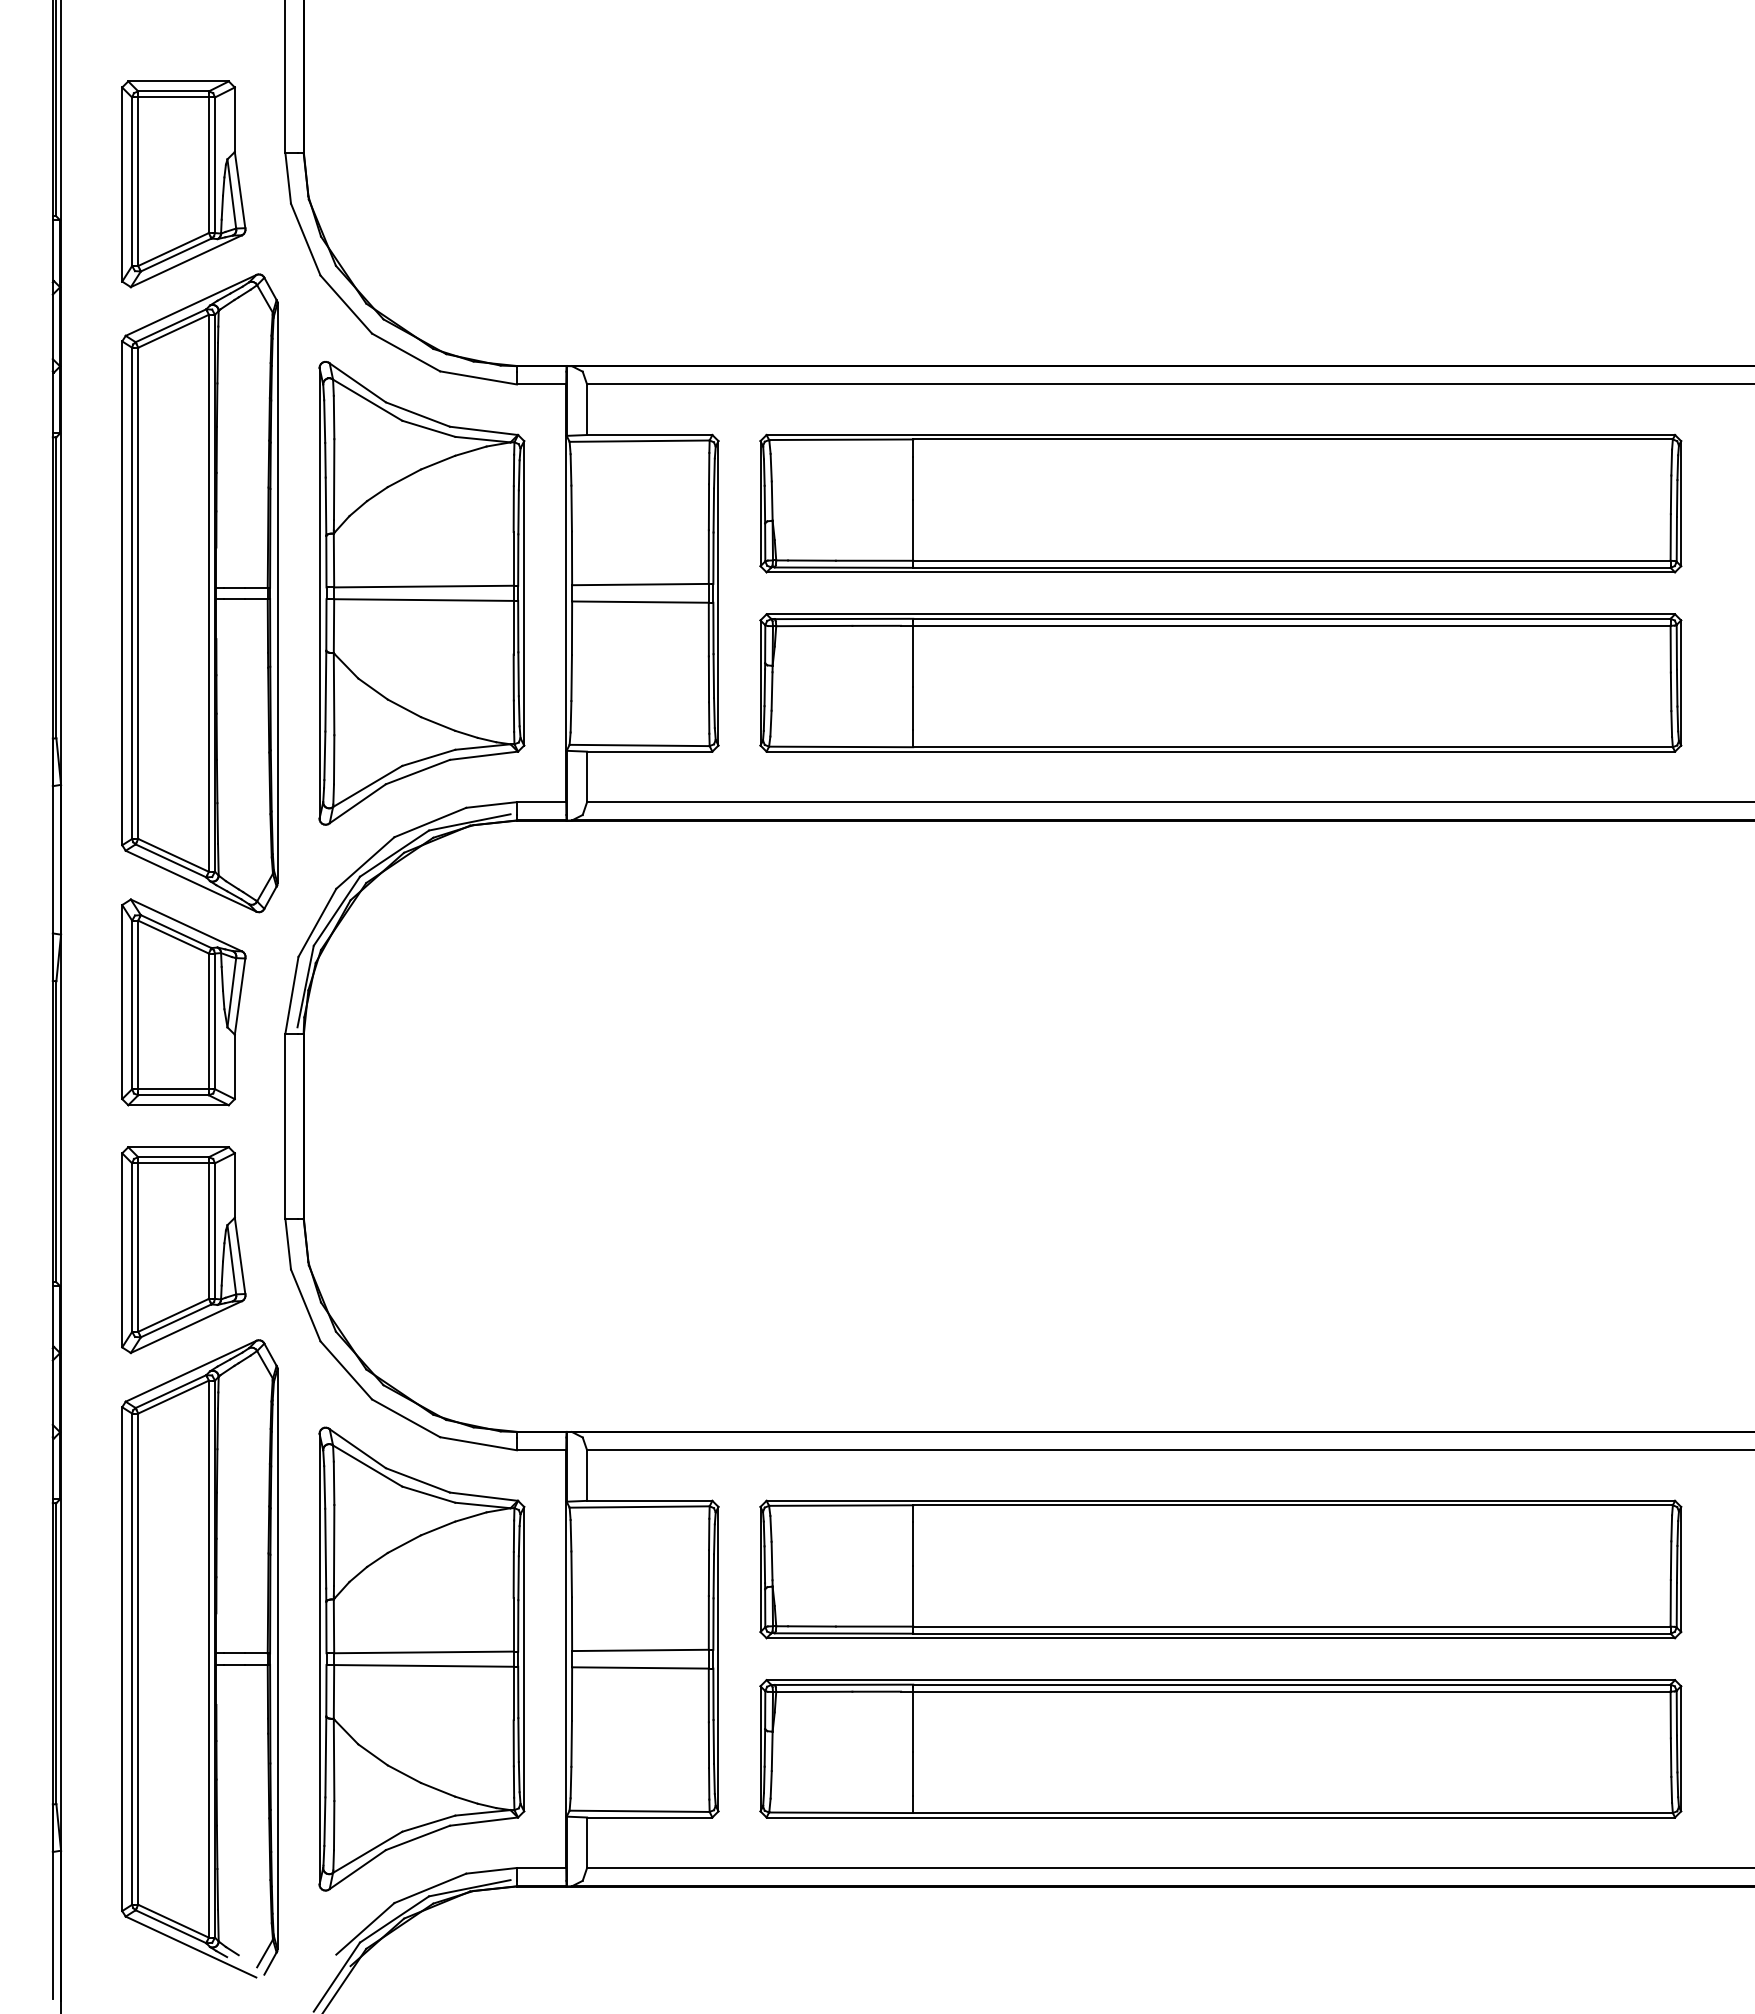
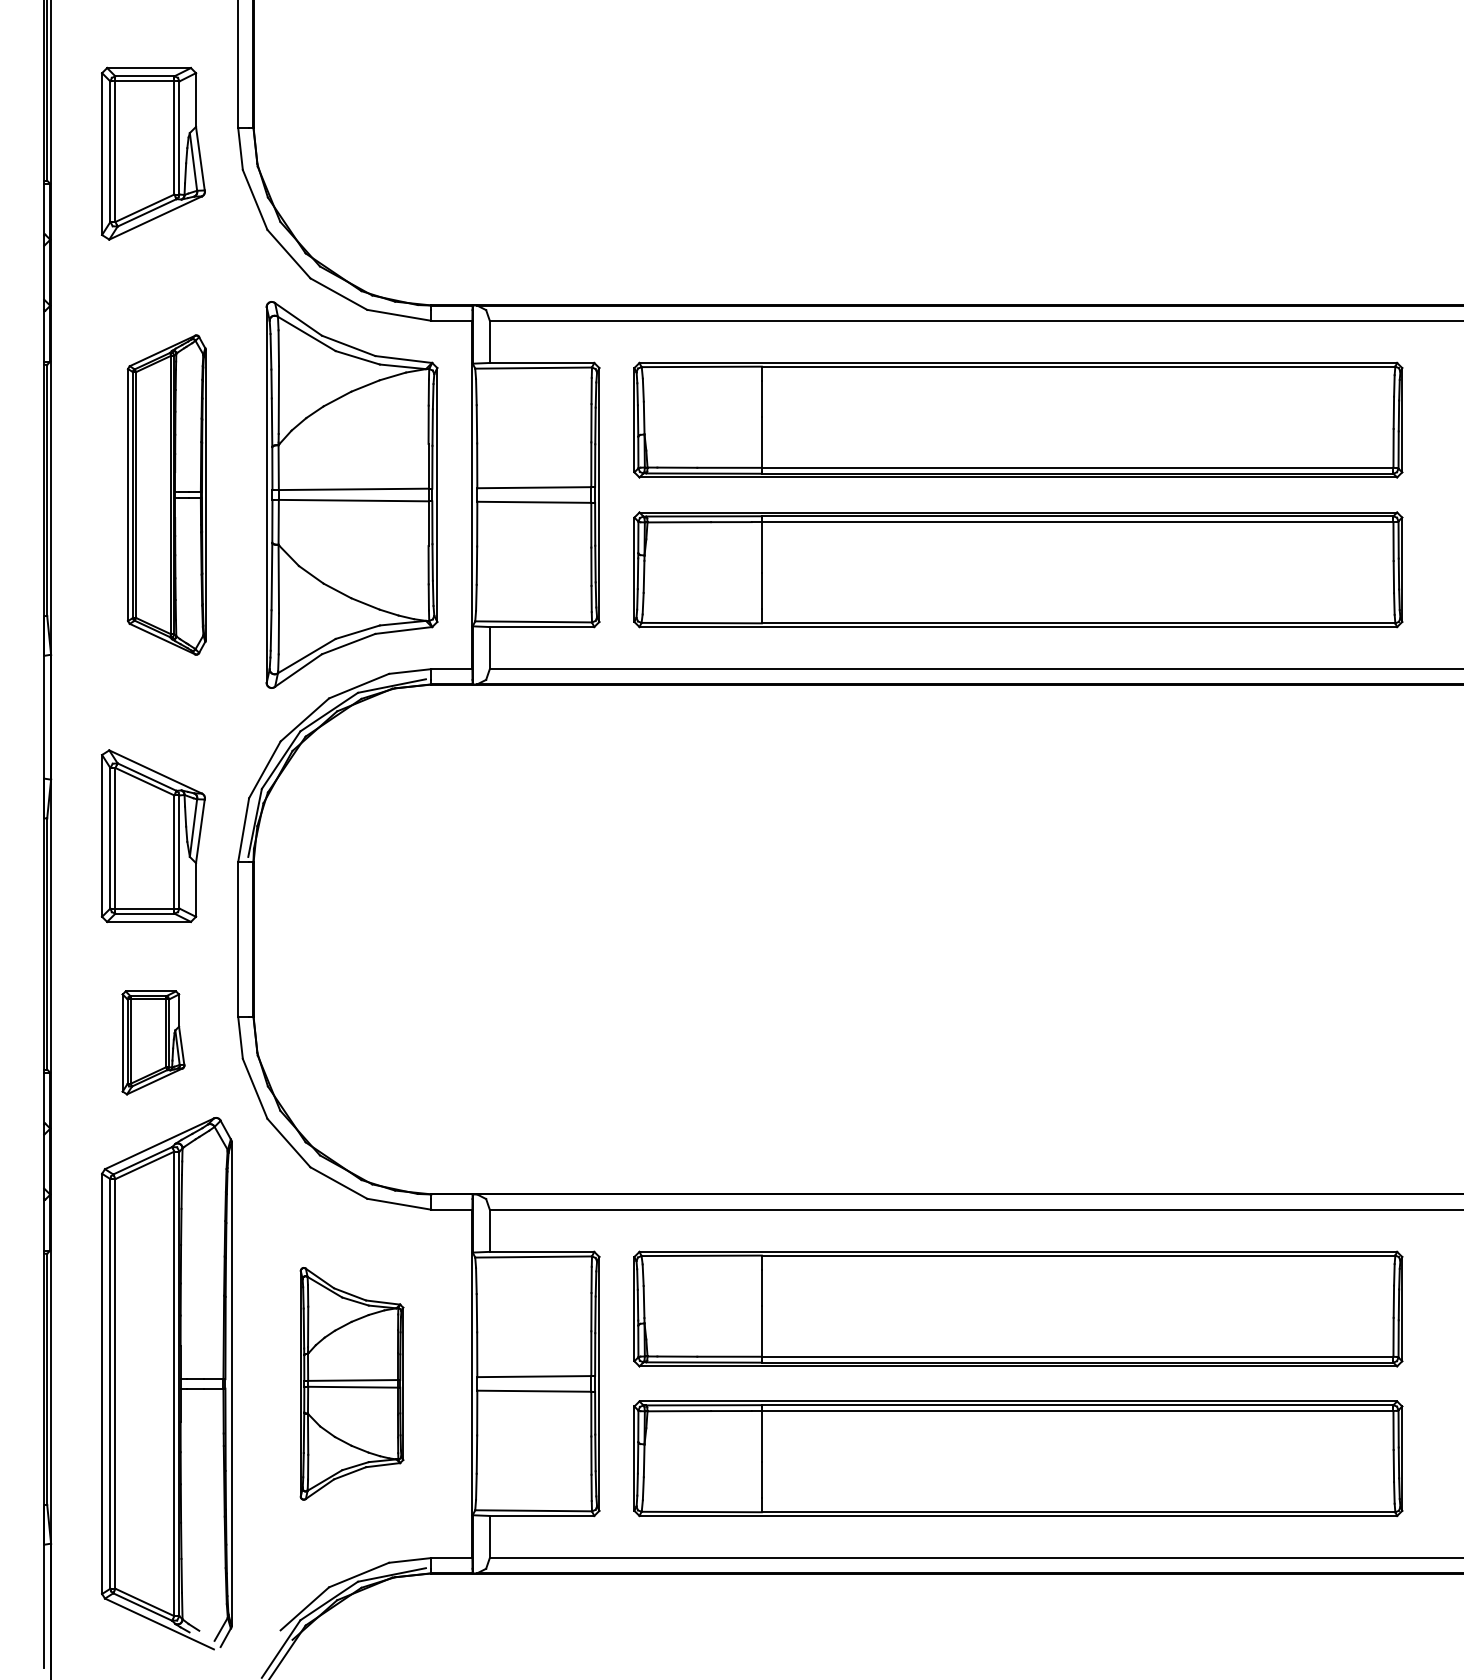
part: (199, 593) -> (166, 495), size x0.6
part: (183, 1250) -> (153, 1043), size x0.6
part: (421, 1658) -> (351, 1383), size x0.6

